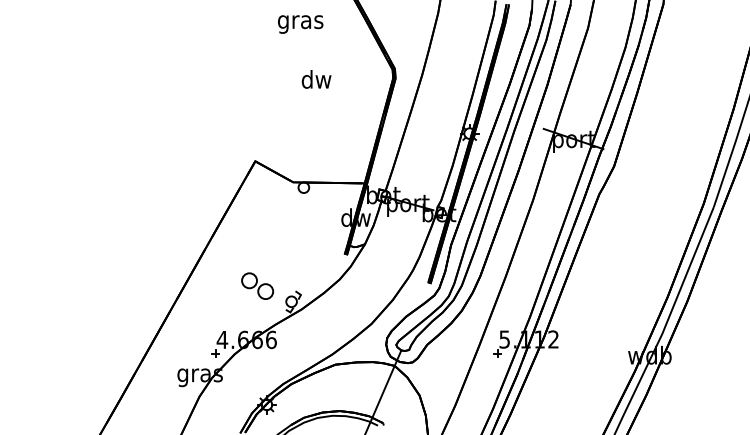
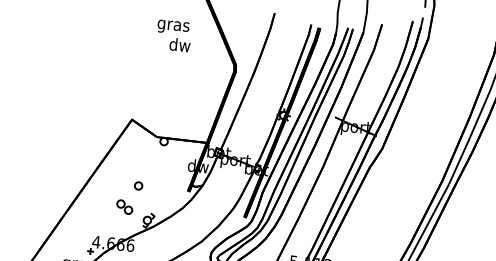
text: (316, 79) -> (179, 45), moved
part: (273, 254) -> (138, 186), added
part: (257, 286) -> (124, 207), size x0.71

